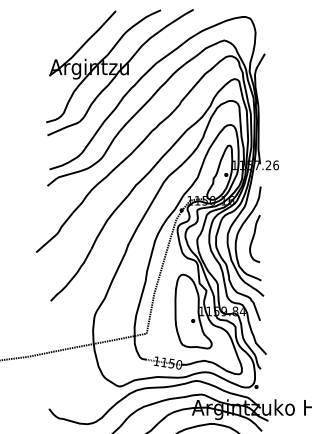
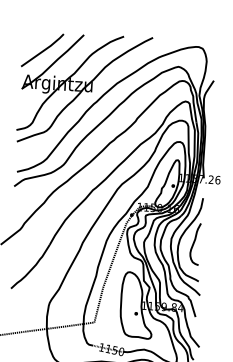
line: (70, 31) -> (42, 50), added

